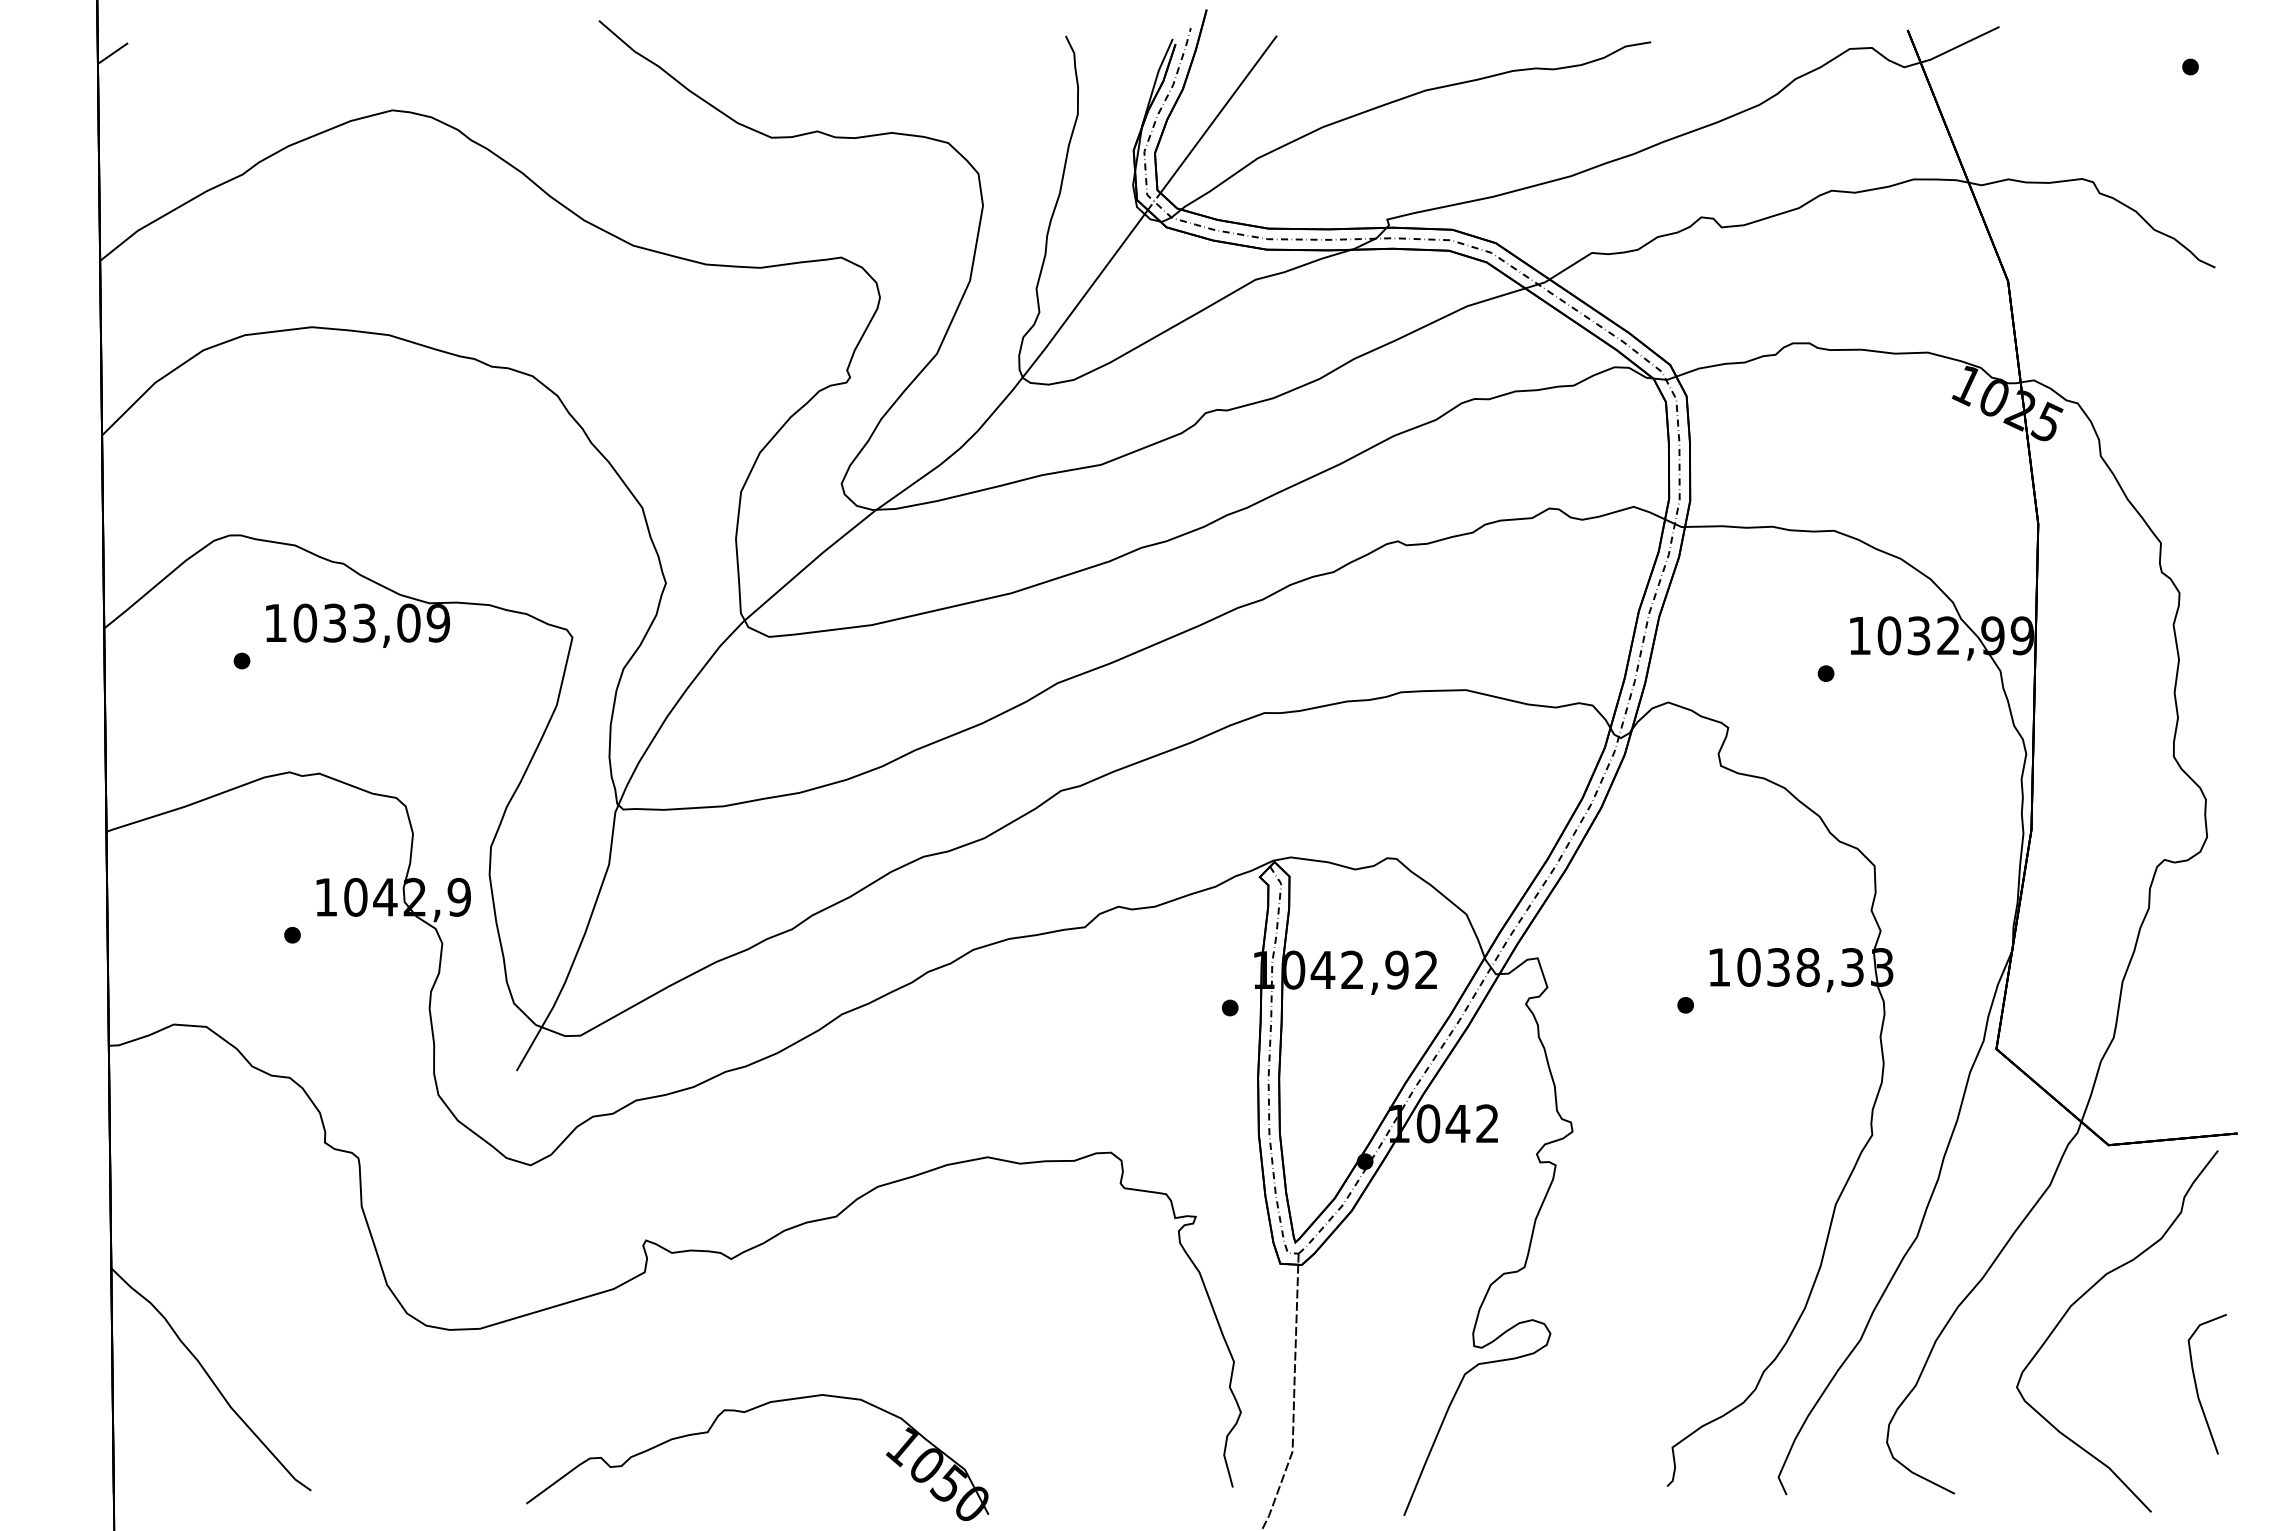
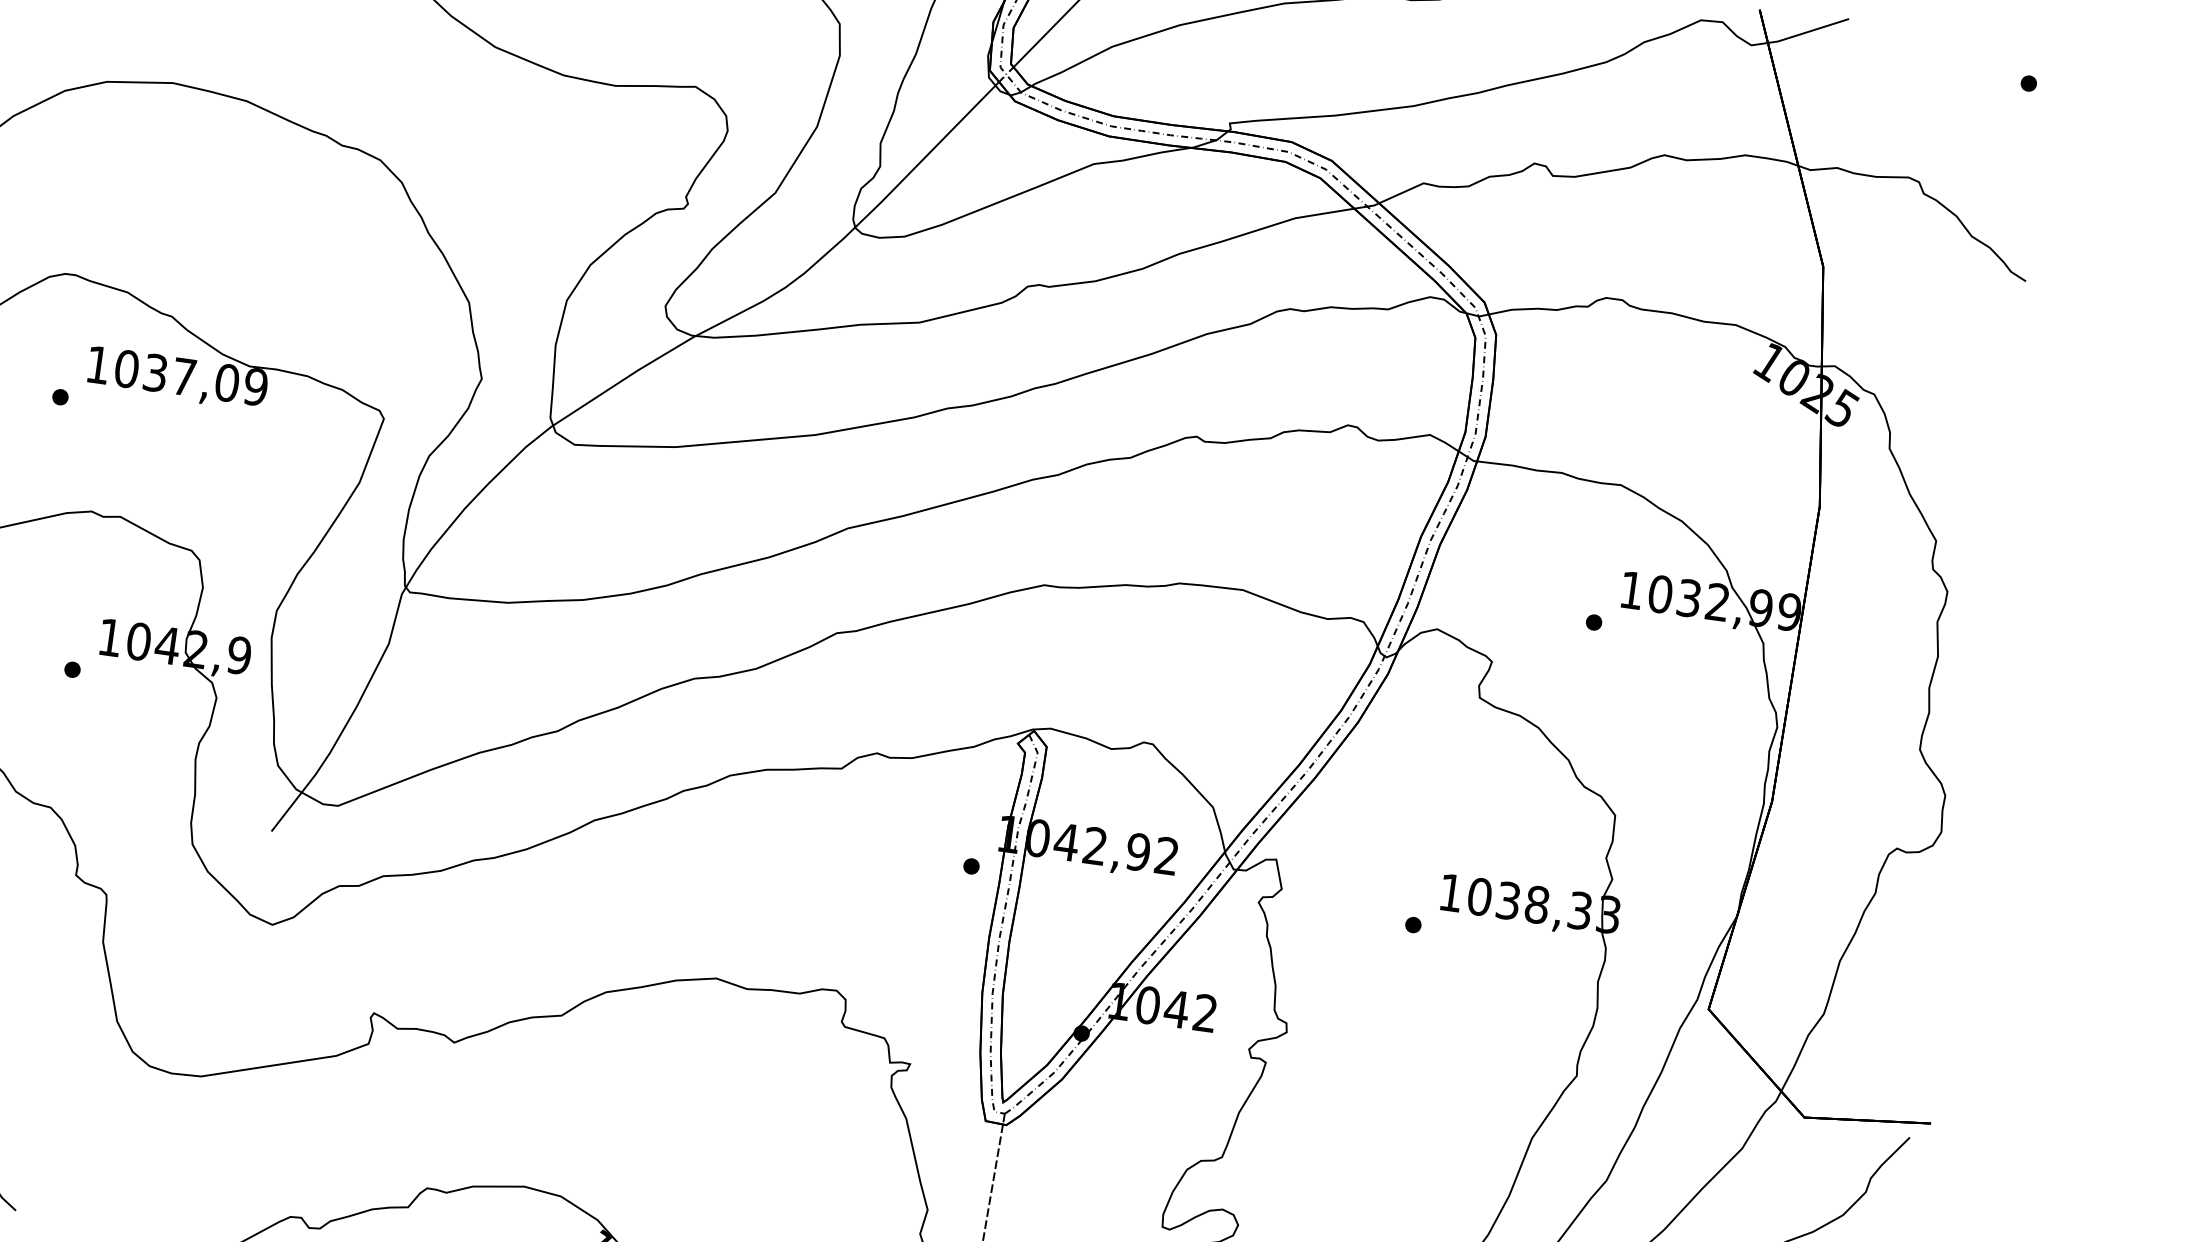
text: (364, 622) -> (184, 376), 1033,09 -> 1037,09

